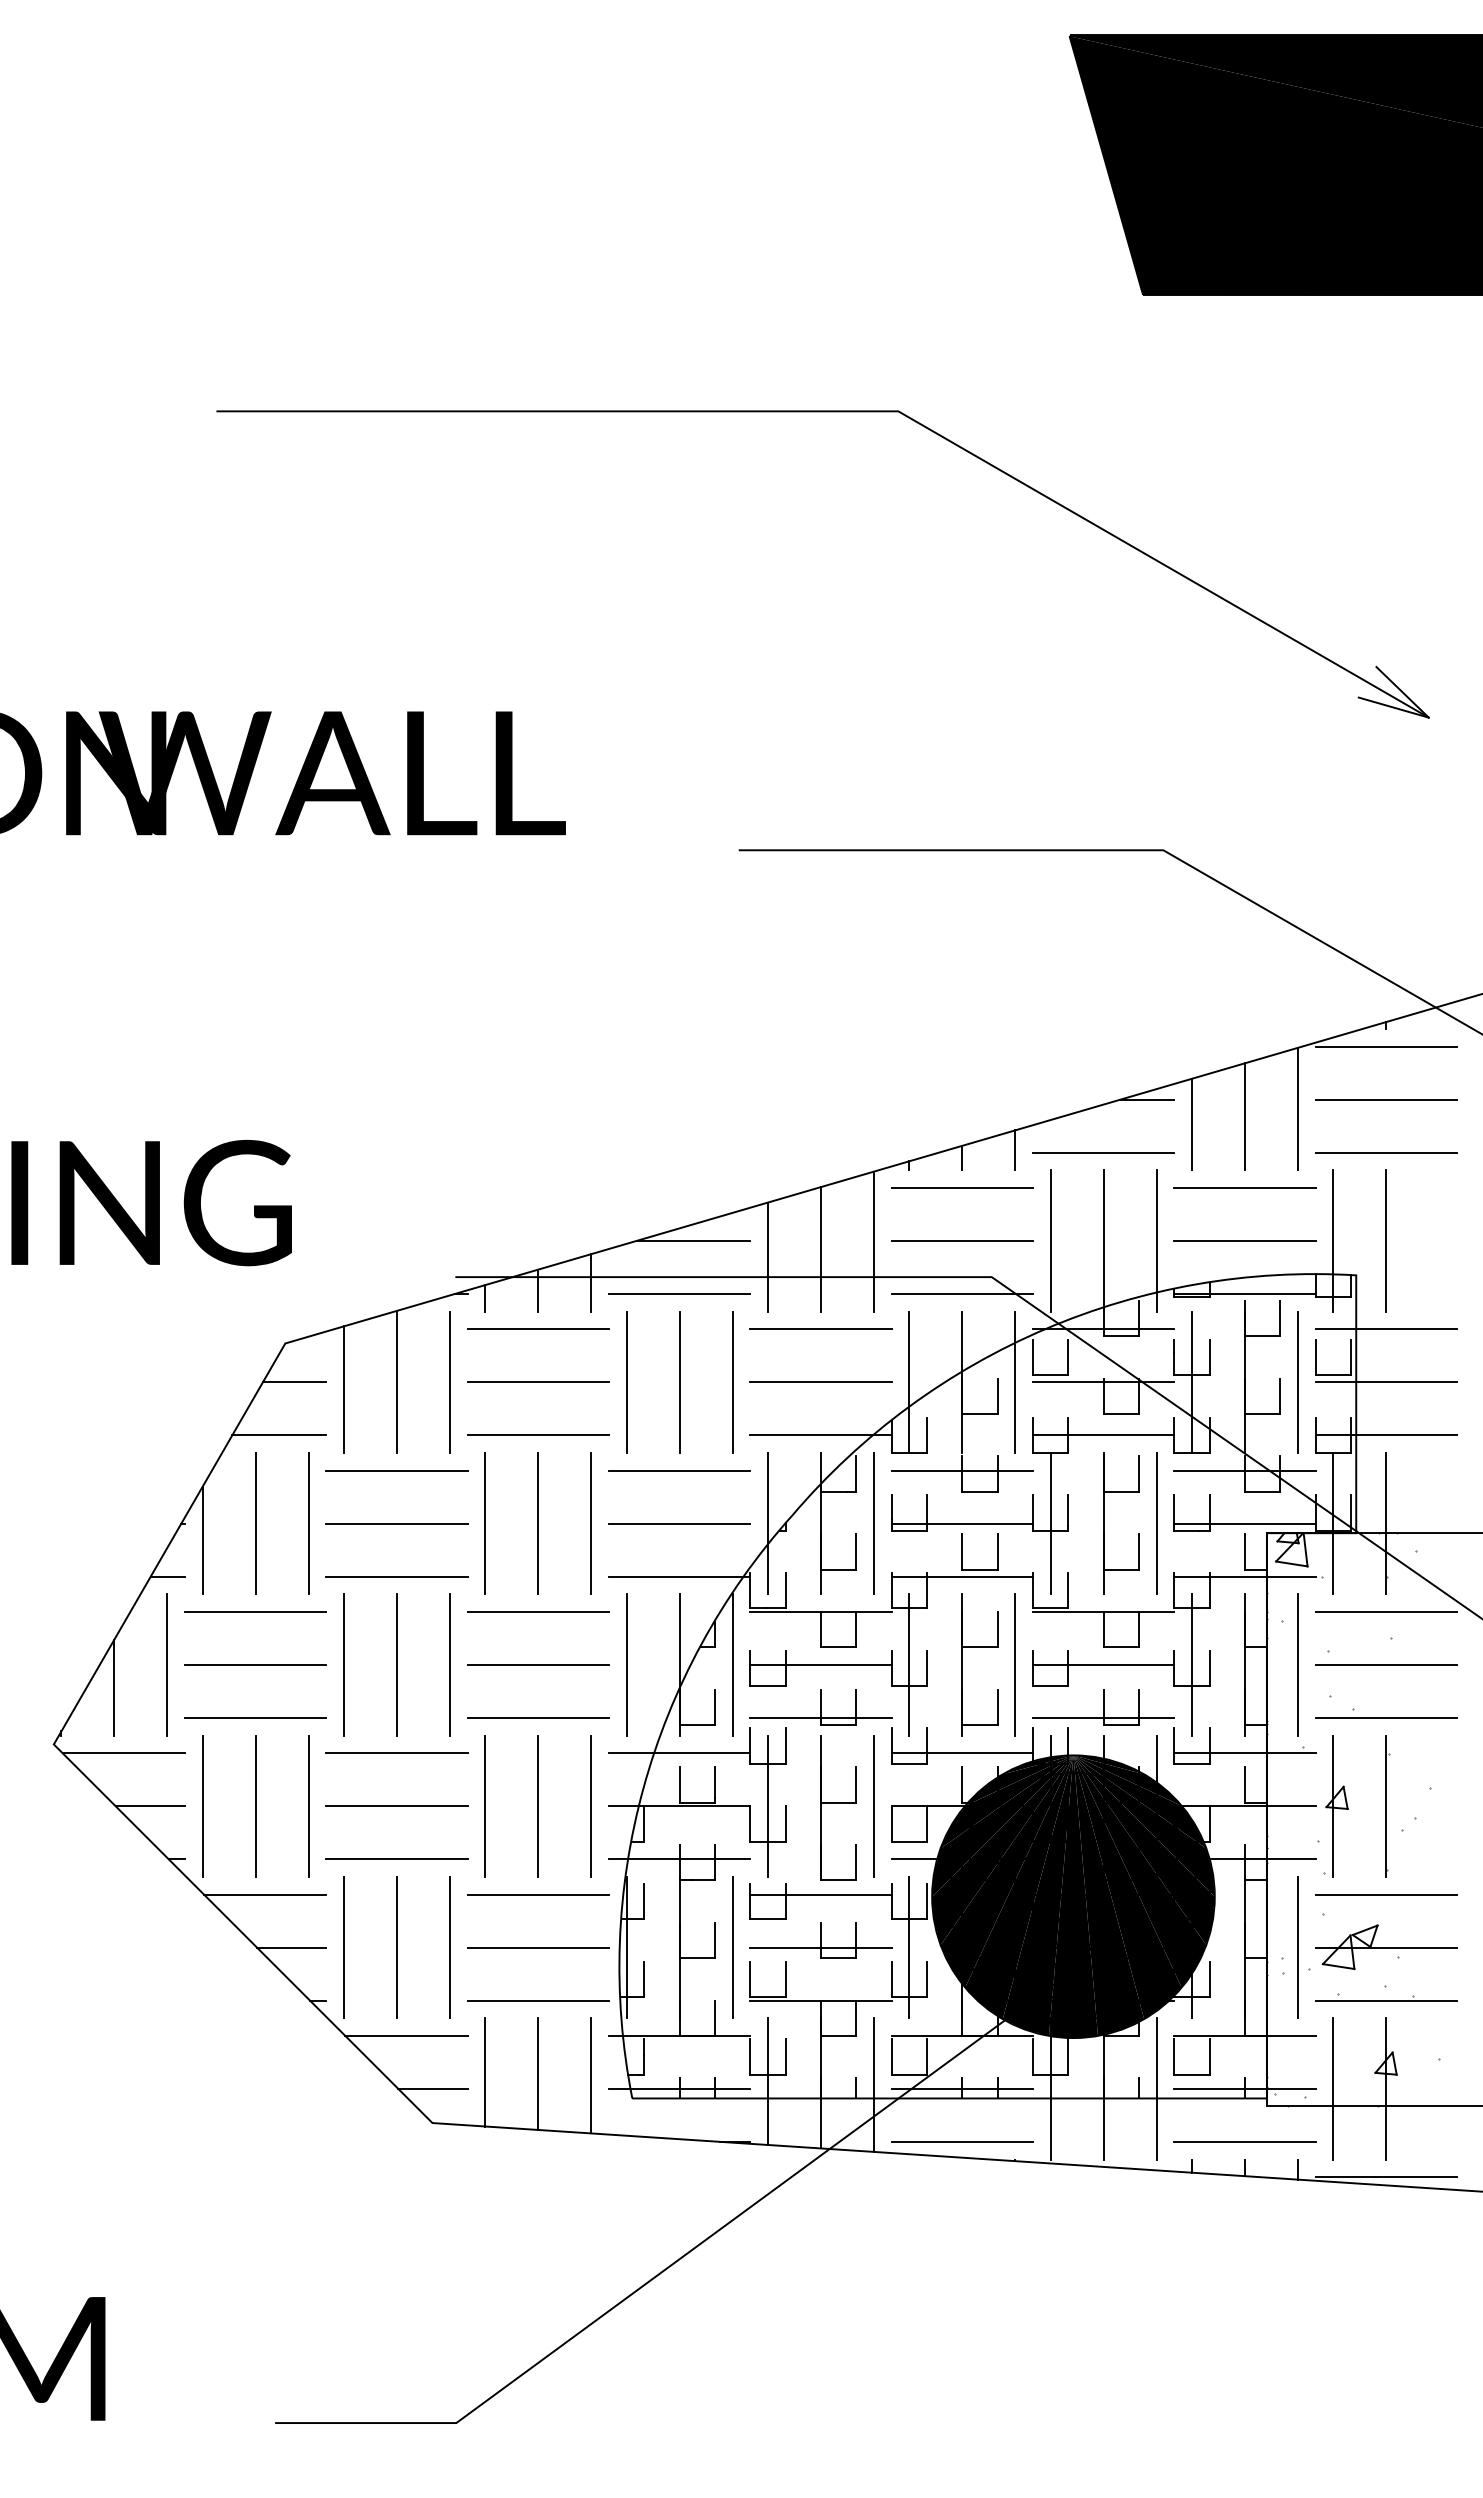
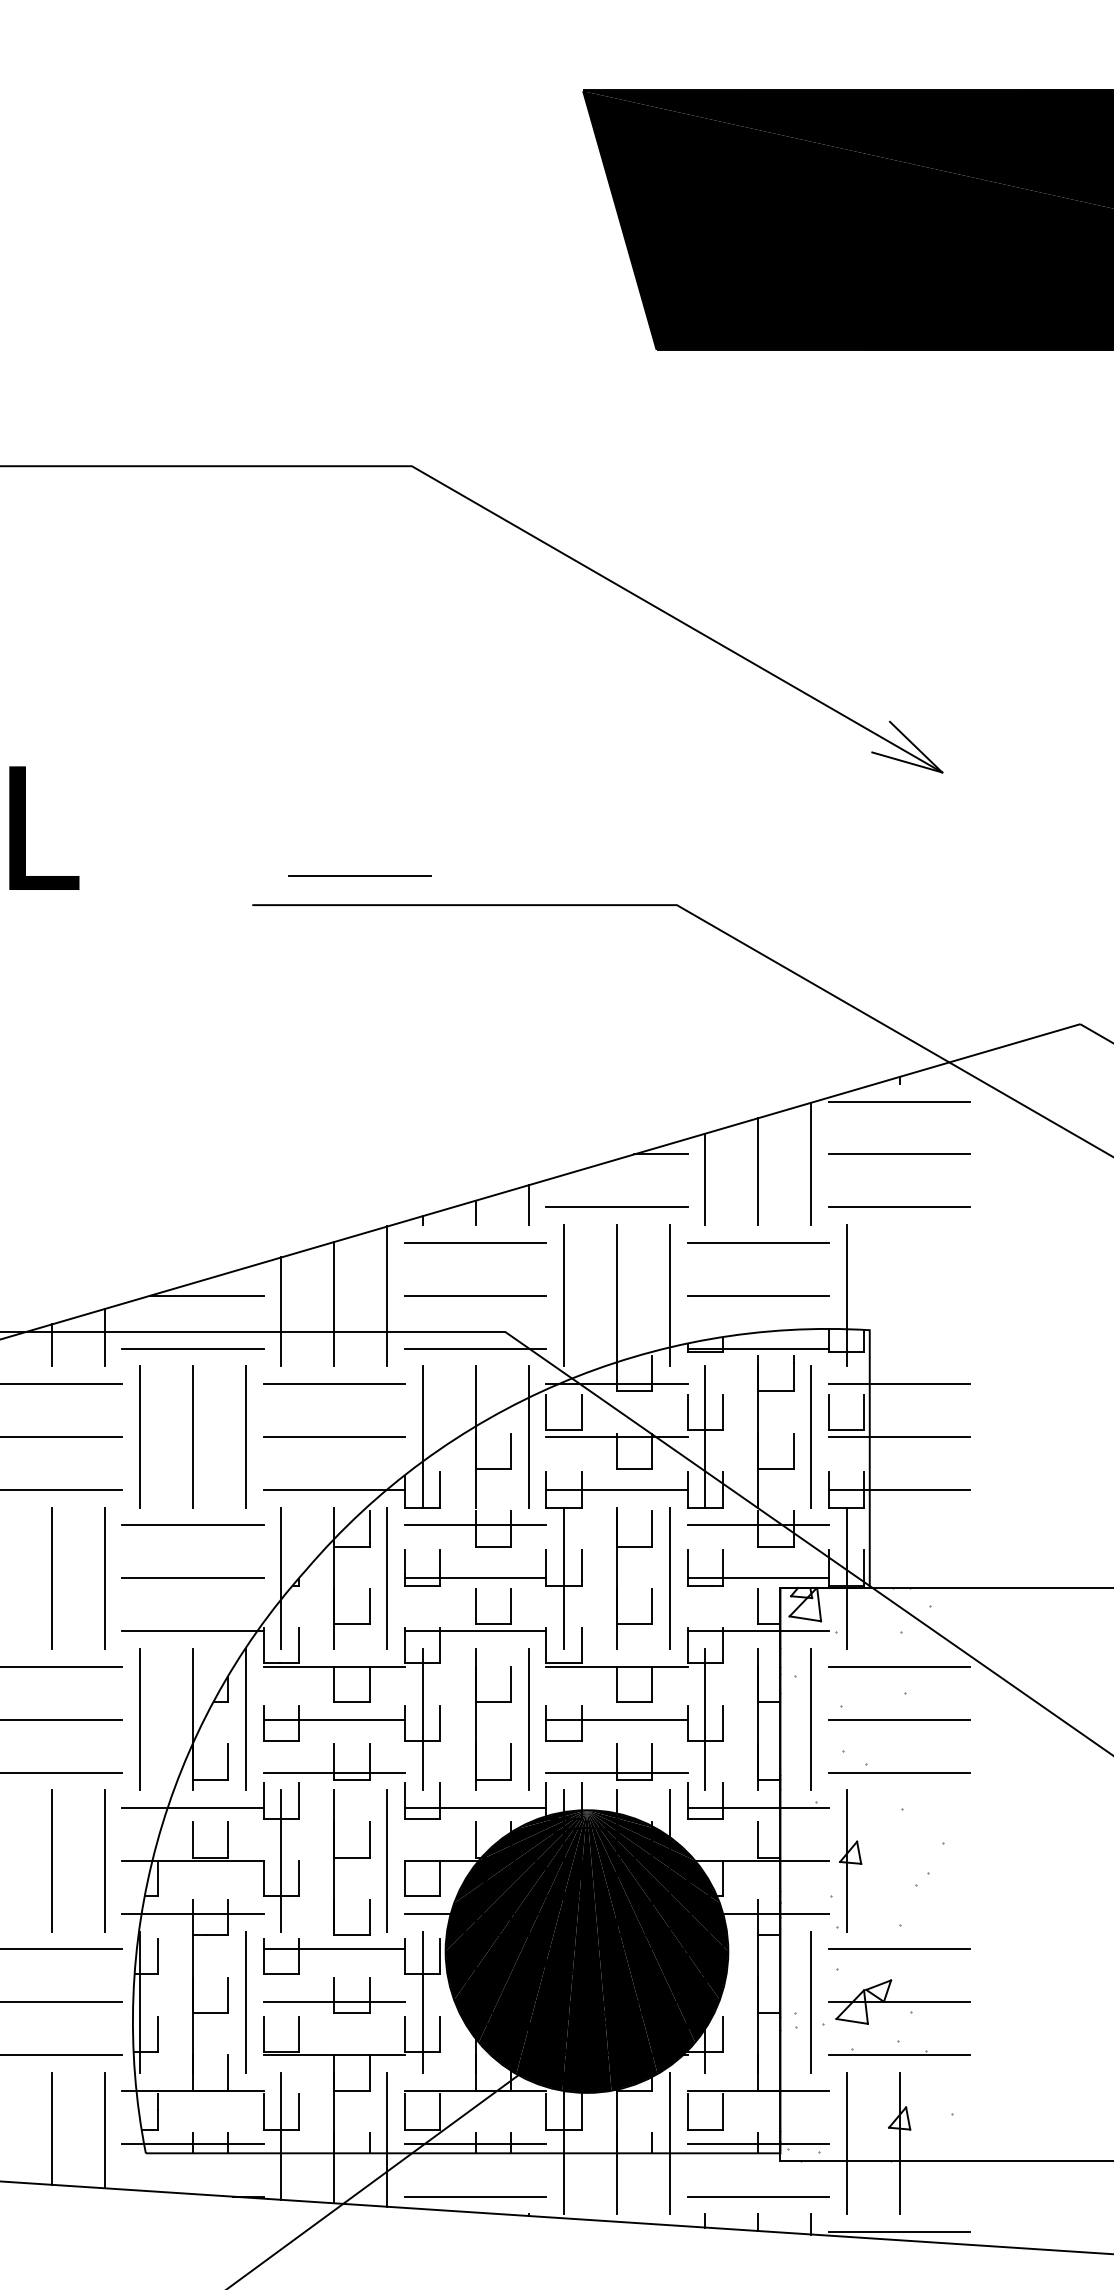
line: (846, 820) -> (360, 875), added
line: (1386, 1240) -> (900, 1295), removed
line: (1386, 1523) -> (900, 1578), removed
line: (1386, 1805) -> (900, 1860), removed

